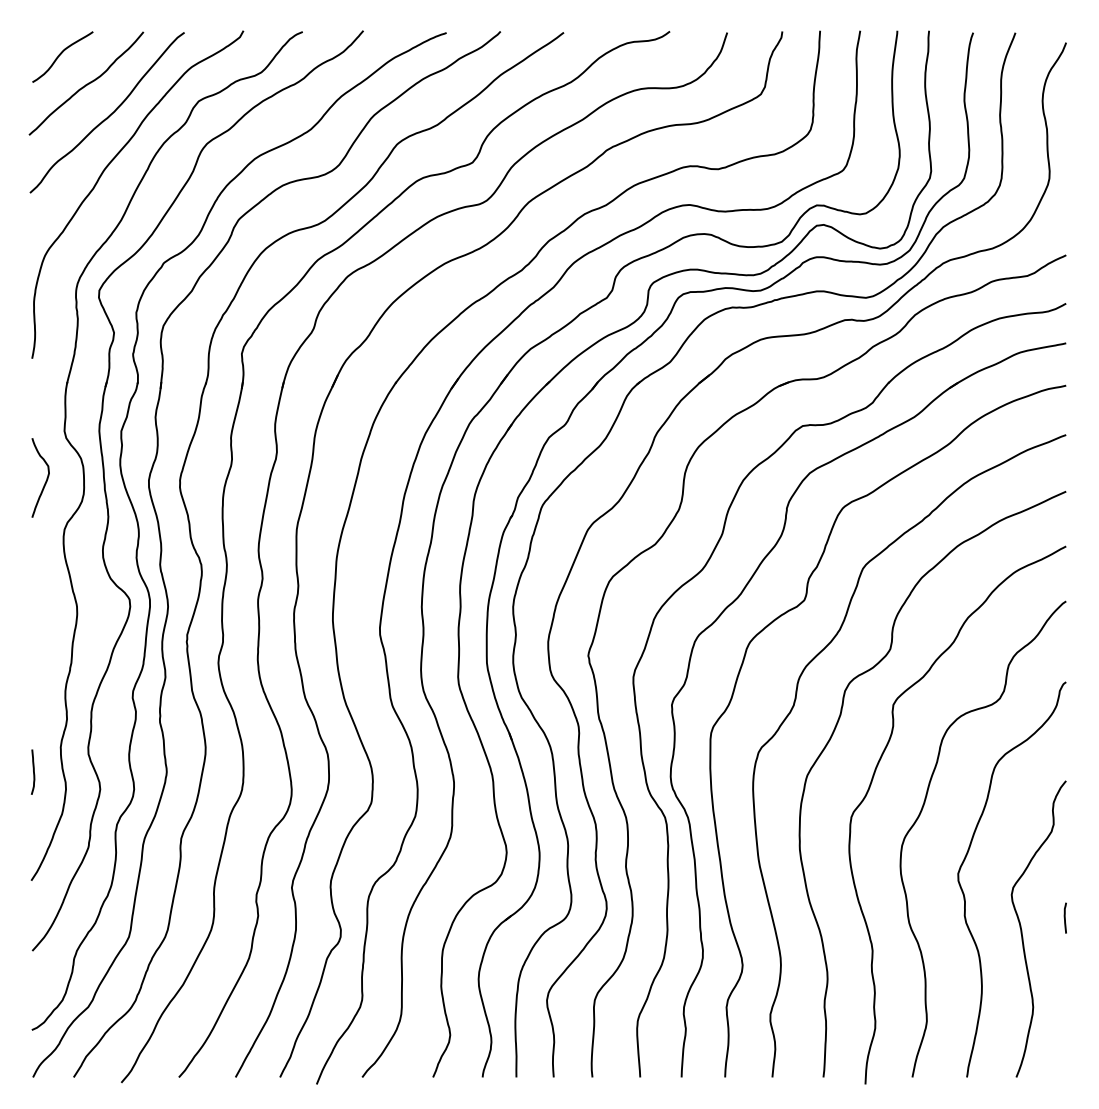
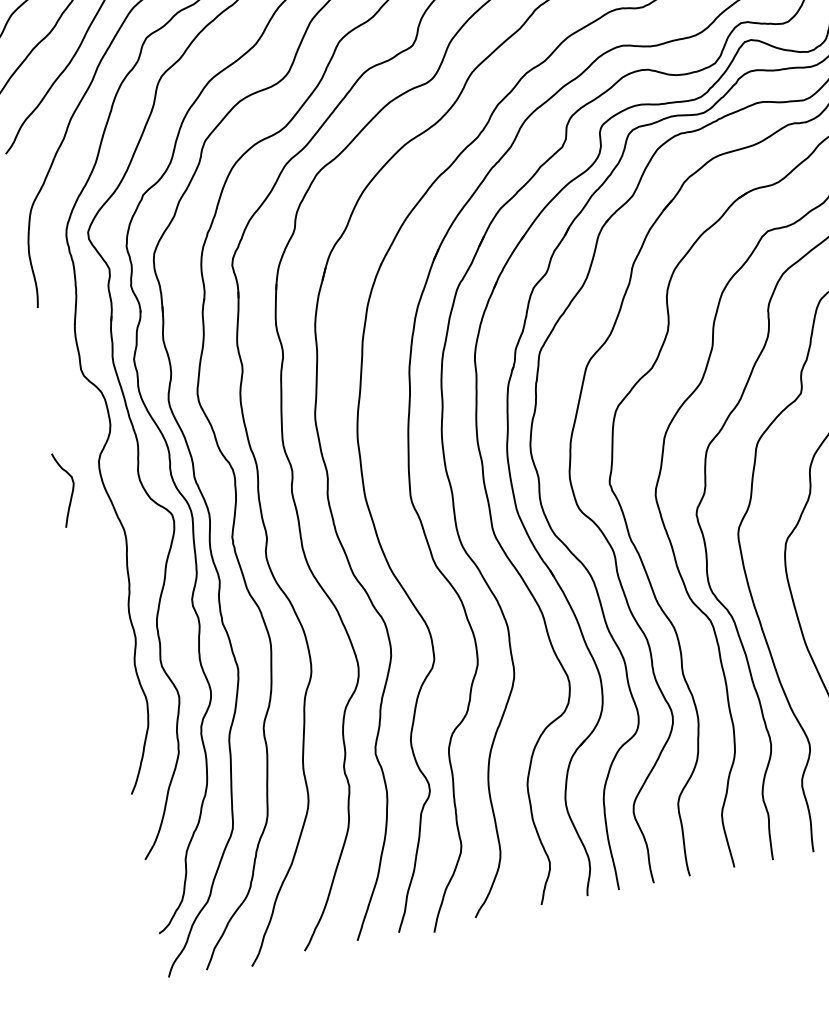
curve: (45, 480) -> (71, 490), moved
curve: (33, 771) -> (113, 692), removed

